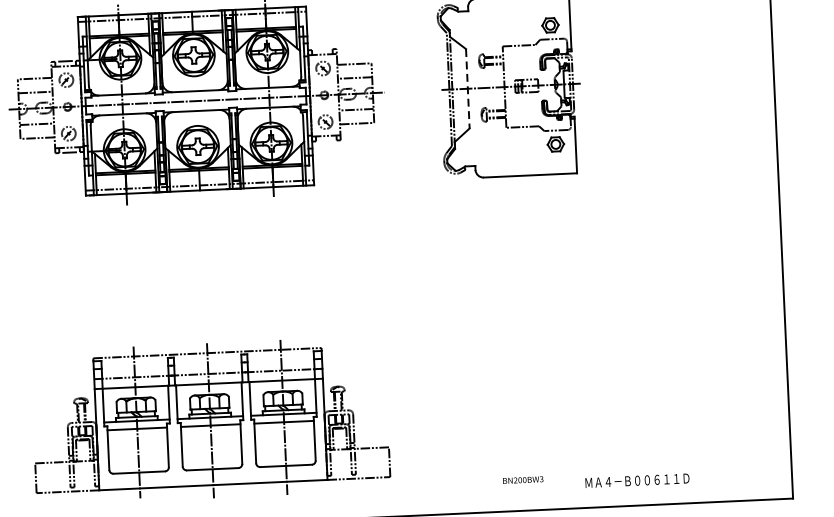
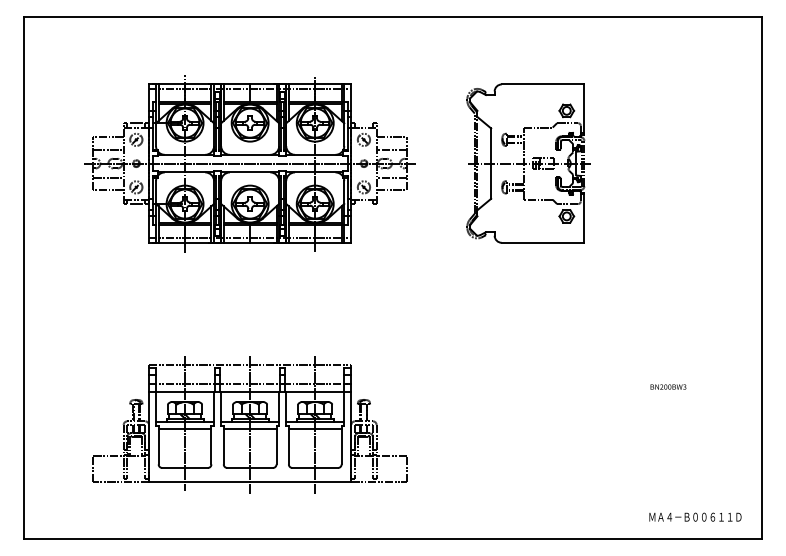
line: (468, 89) -> (491, 164), dashed -> solid
part: (209, 420) -> (249, 424), moved
text: (523, 479) -> (668, 386), moved
text: (637, 479) -> (695, 516), moved

